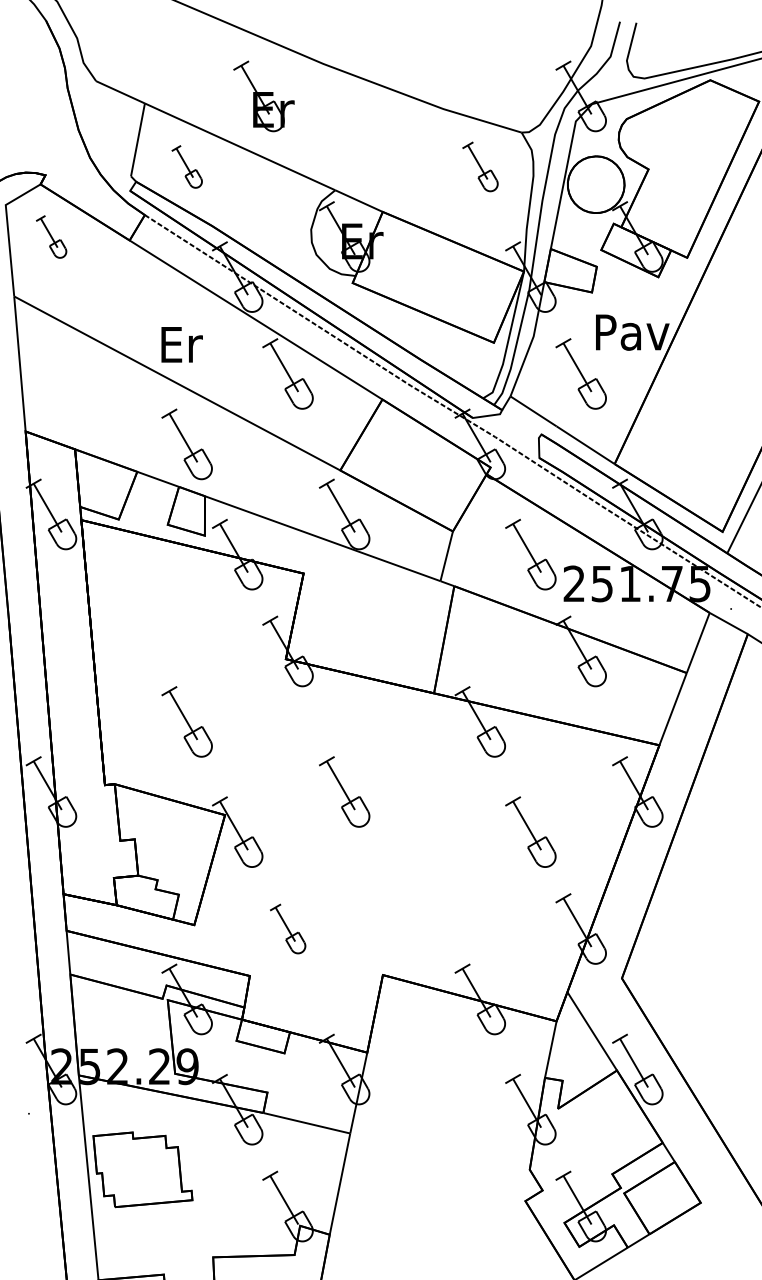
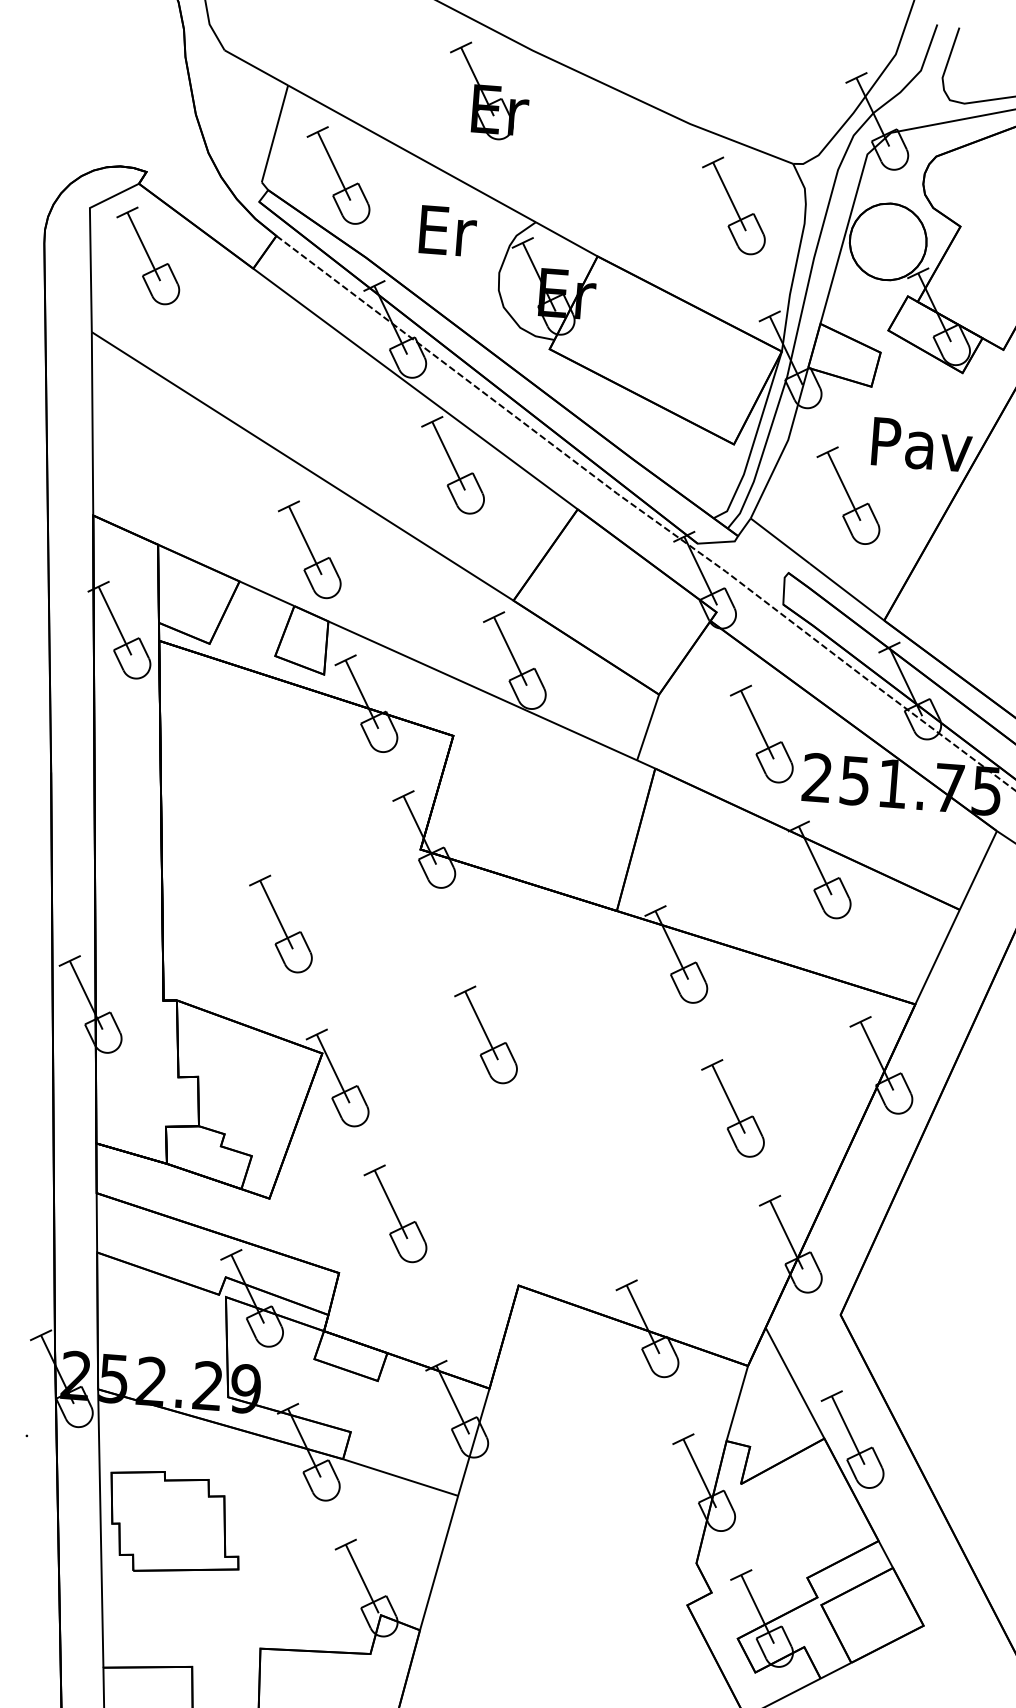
part: (263, 96) -> (487, 91), moved
part: (186, 166) -> (337, 174), size x1.67
part: (480, 166) -> (734, 205), size x1.43
part: (51, 236) -> (148, 255), size x1.67
text: (181, 344) -> (447, 230), moved
part: (287, 928) -> (394, 1212), size x1.43

